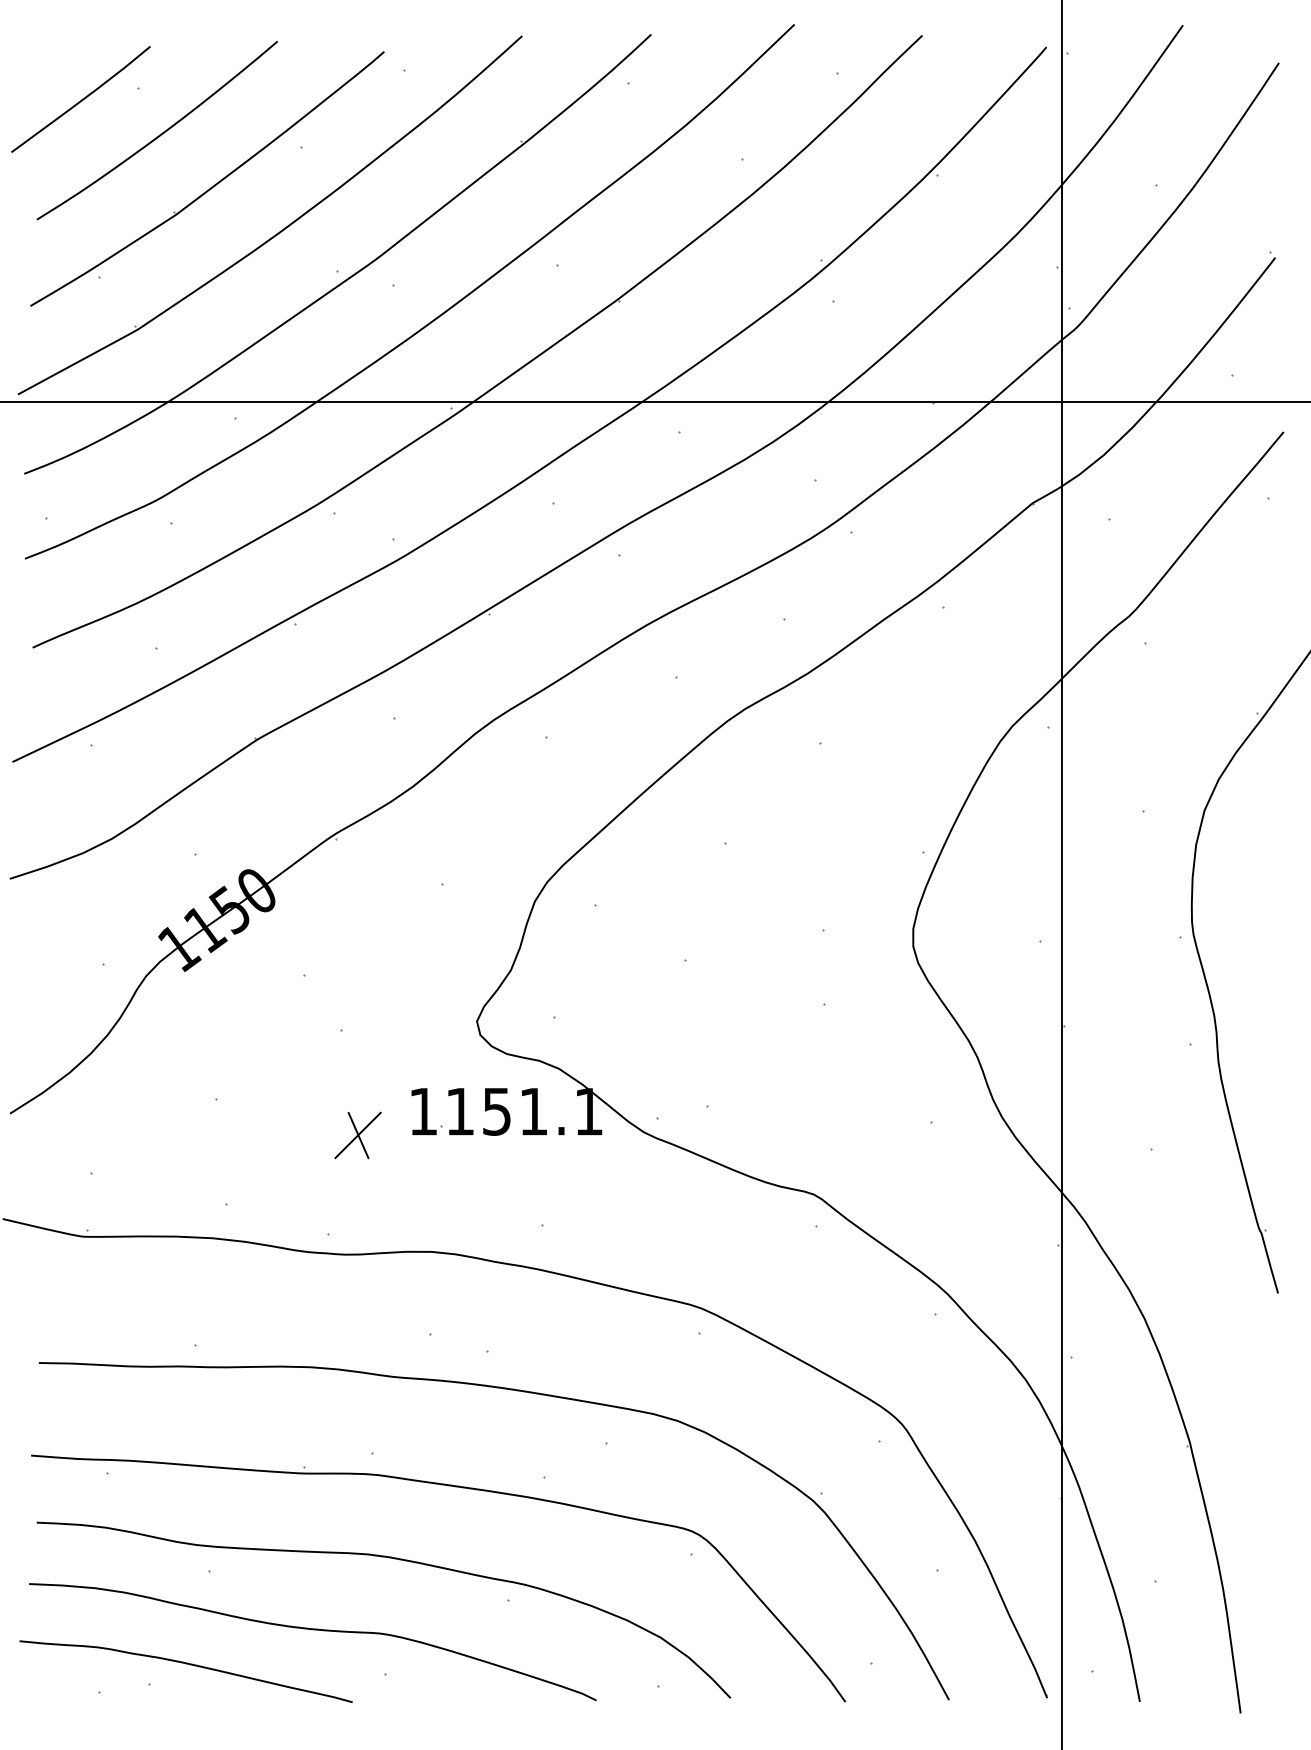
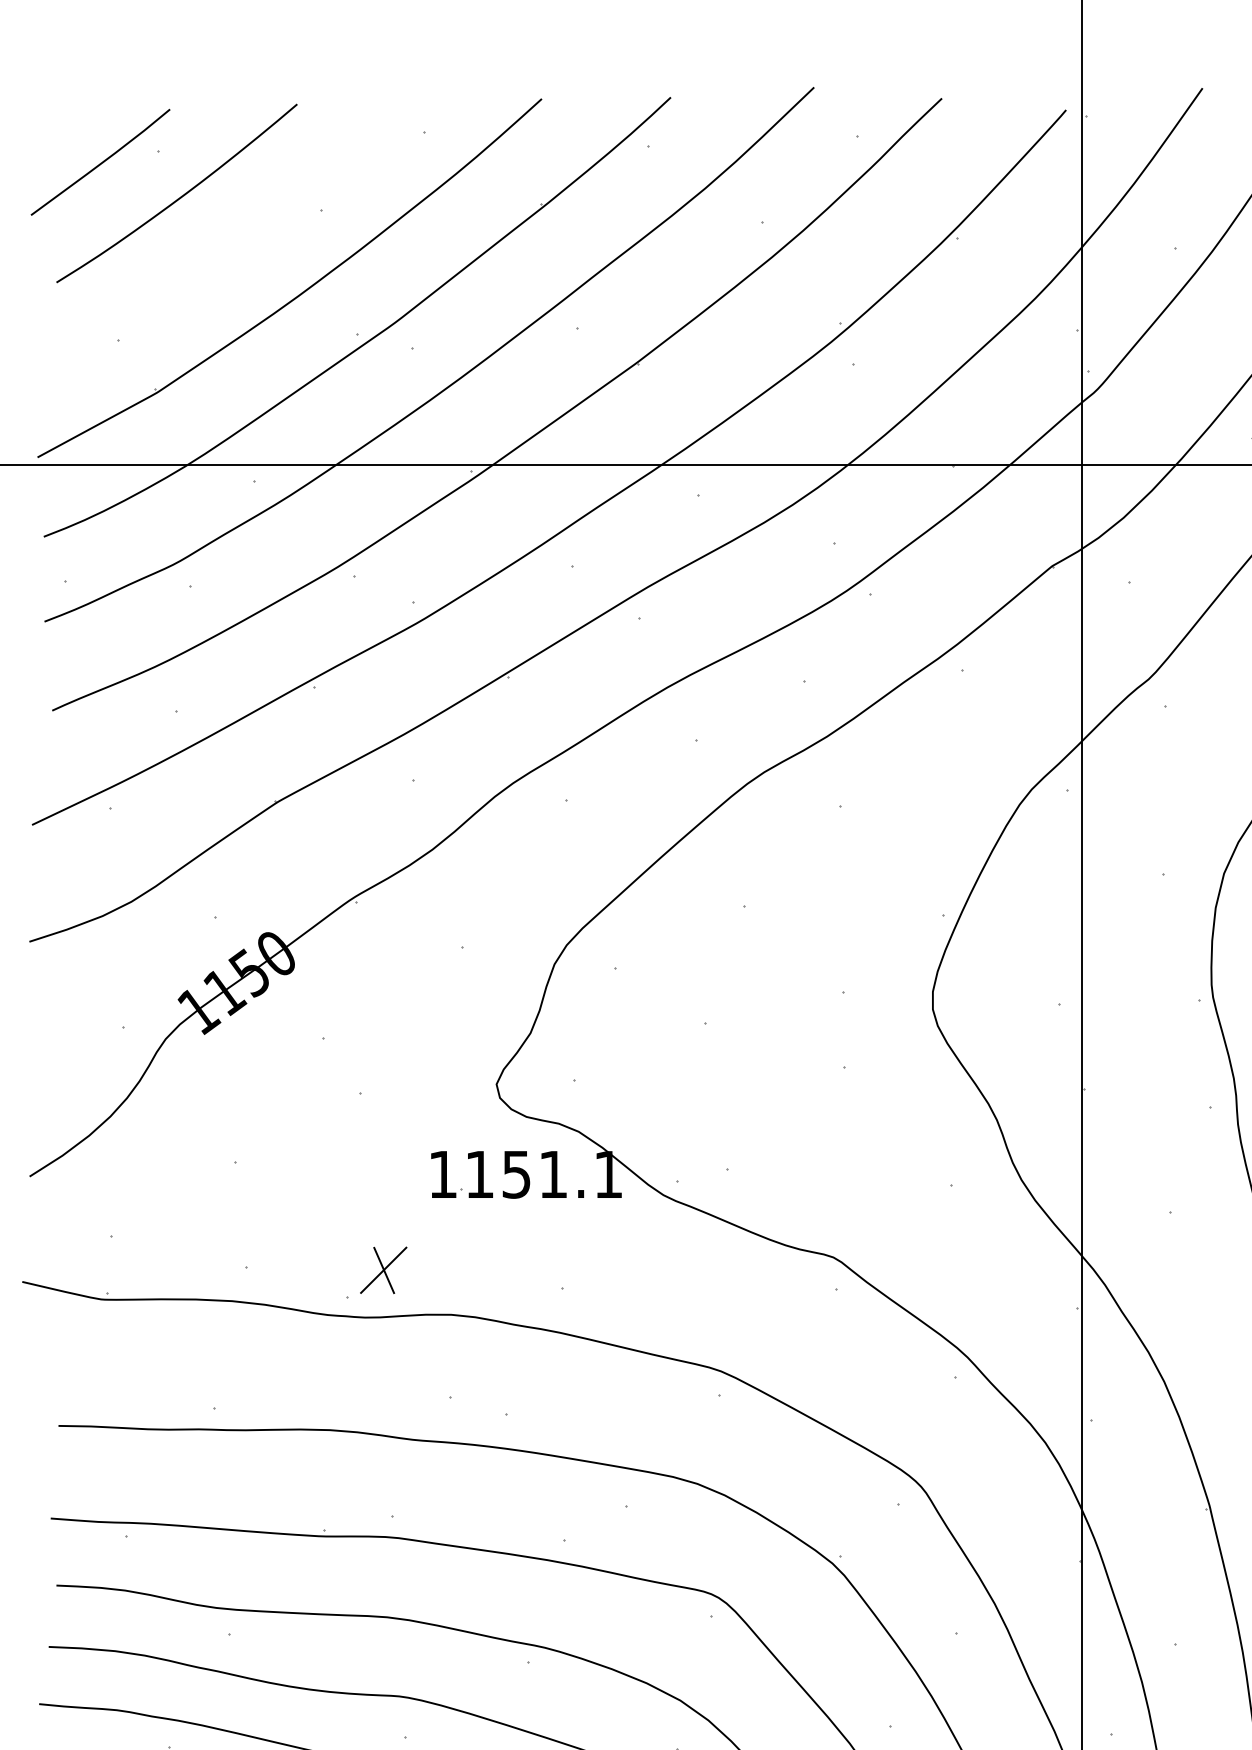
part: (211, 186) -> (231, 249), removed
part: (357, 1135) -> (383, 1270), moved

